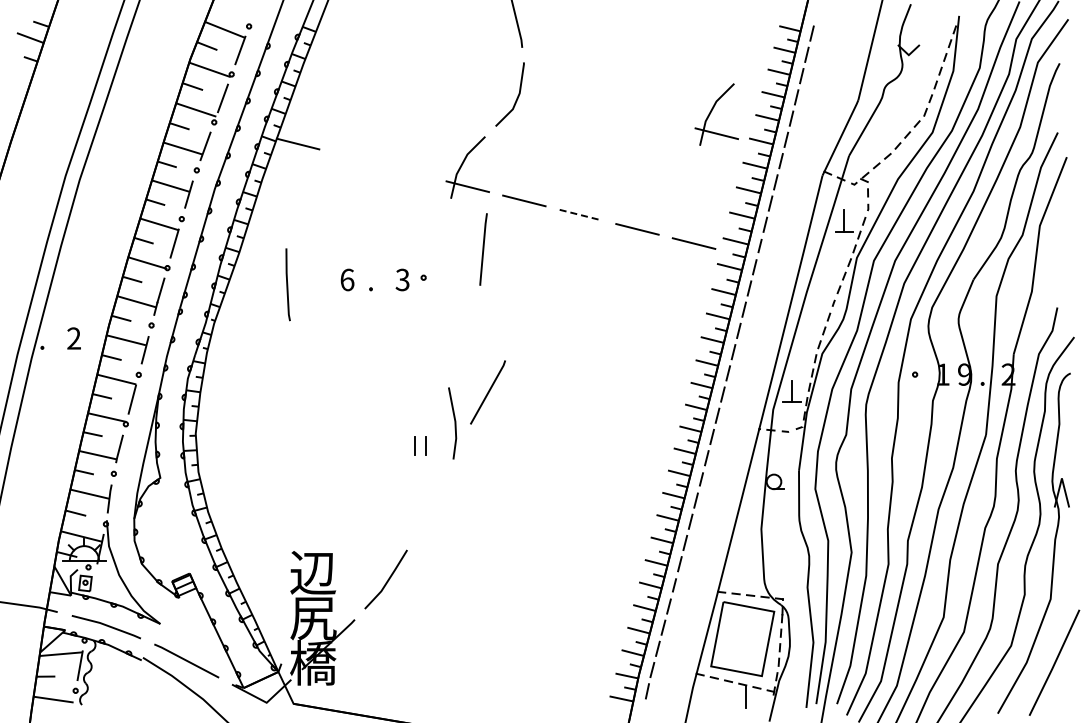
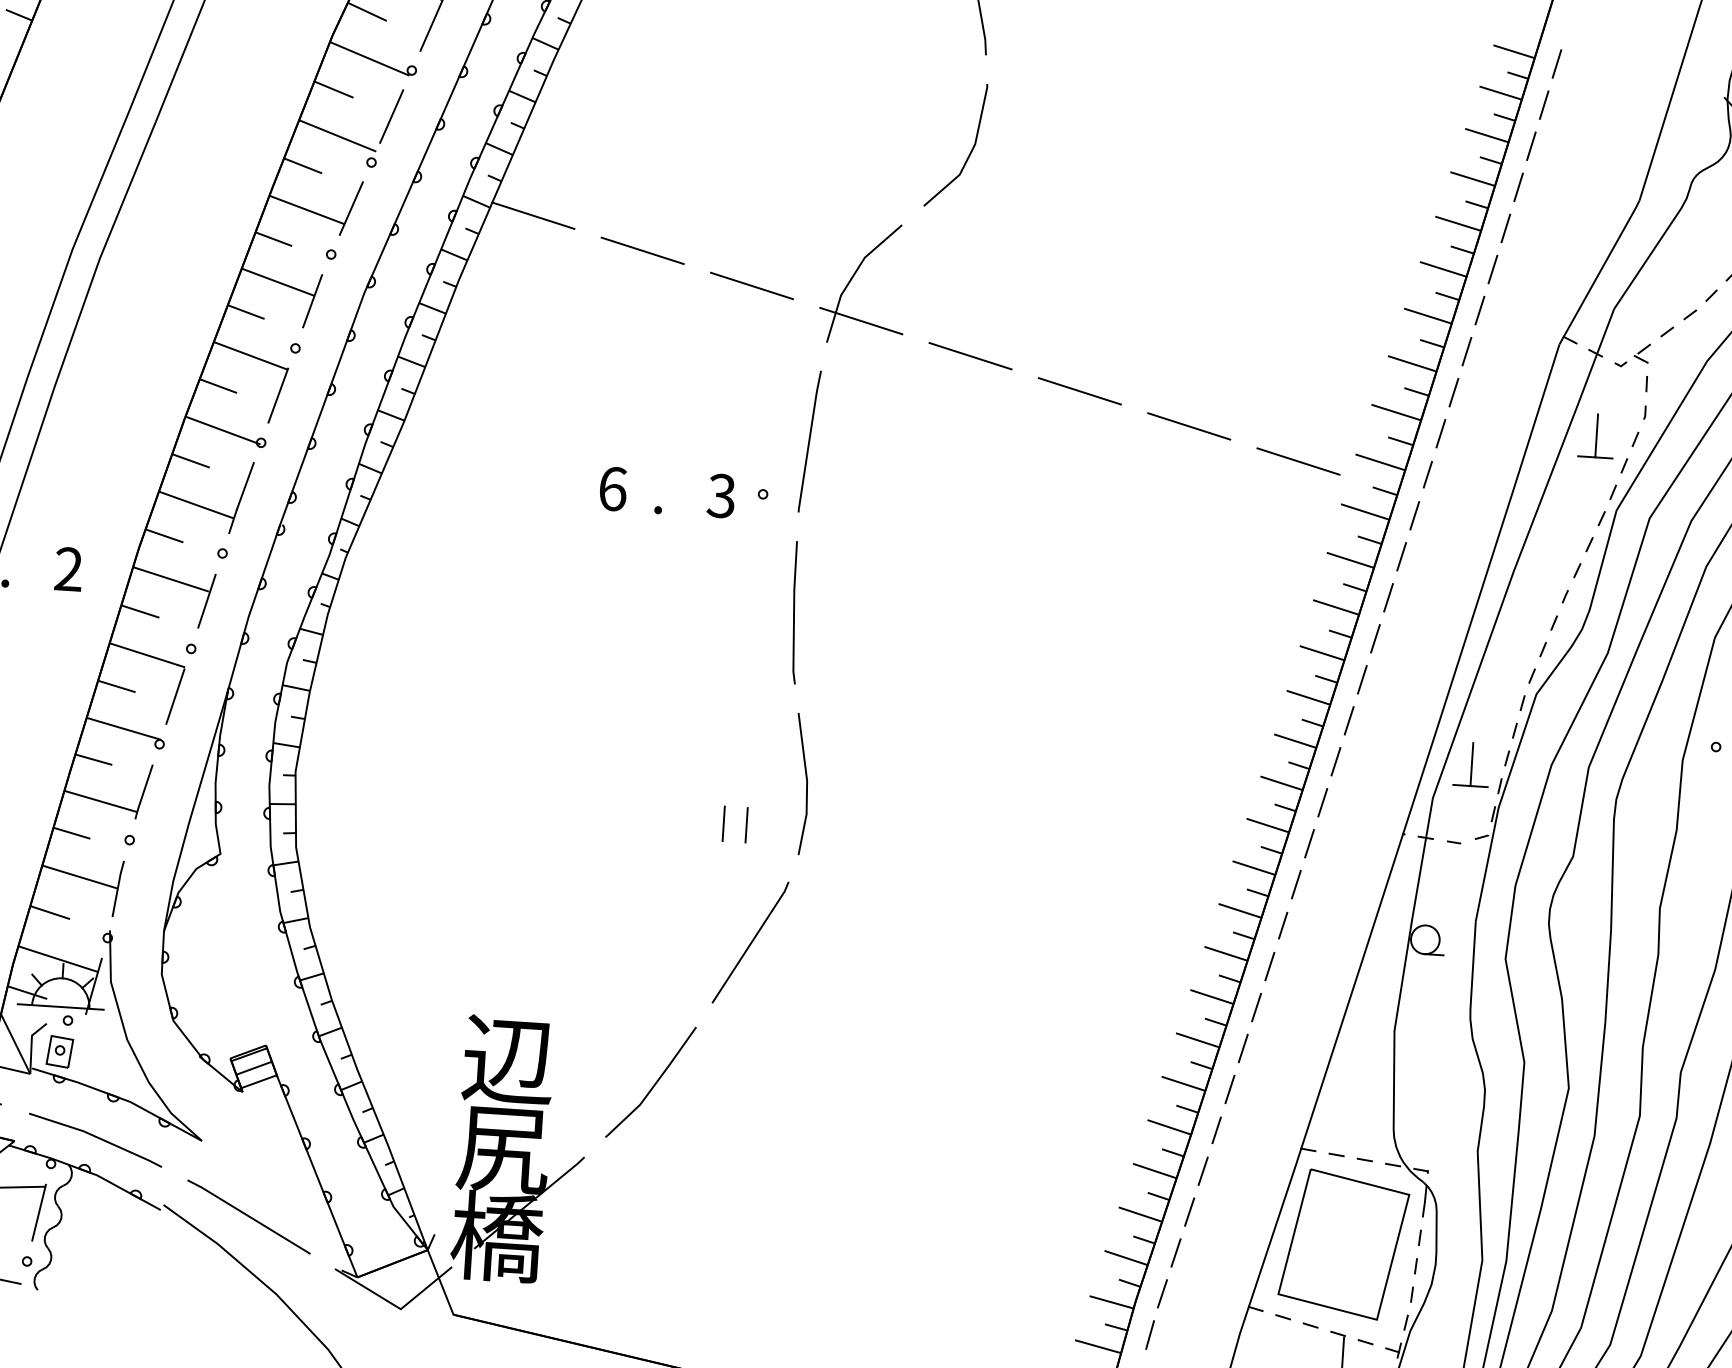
part: (716, 114) -> (1358, 210), removed
line: (354, 157) -> (642, 249), added
line: (411, 172) -> (752, 286), added
line: (580, 215) -> (1079, 391), dashed -> solid
line: (483, 249) -> (809, 441), moved
line: (287, 284) -> (794, 612), moved
line: (487, 392) -> (749, 942), moved

